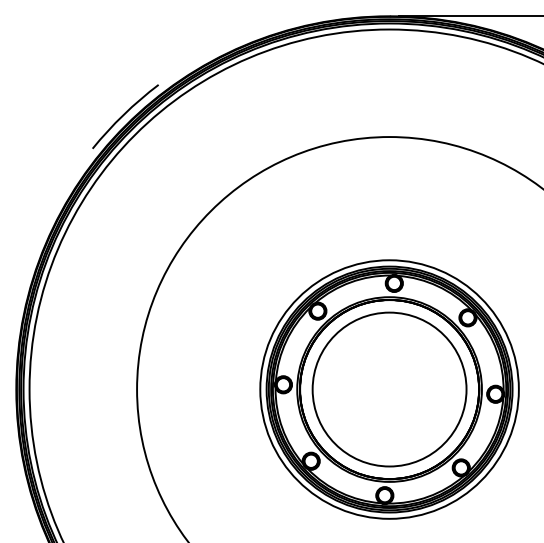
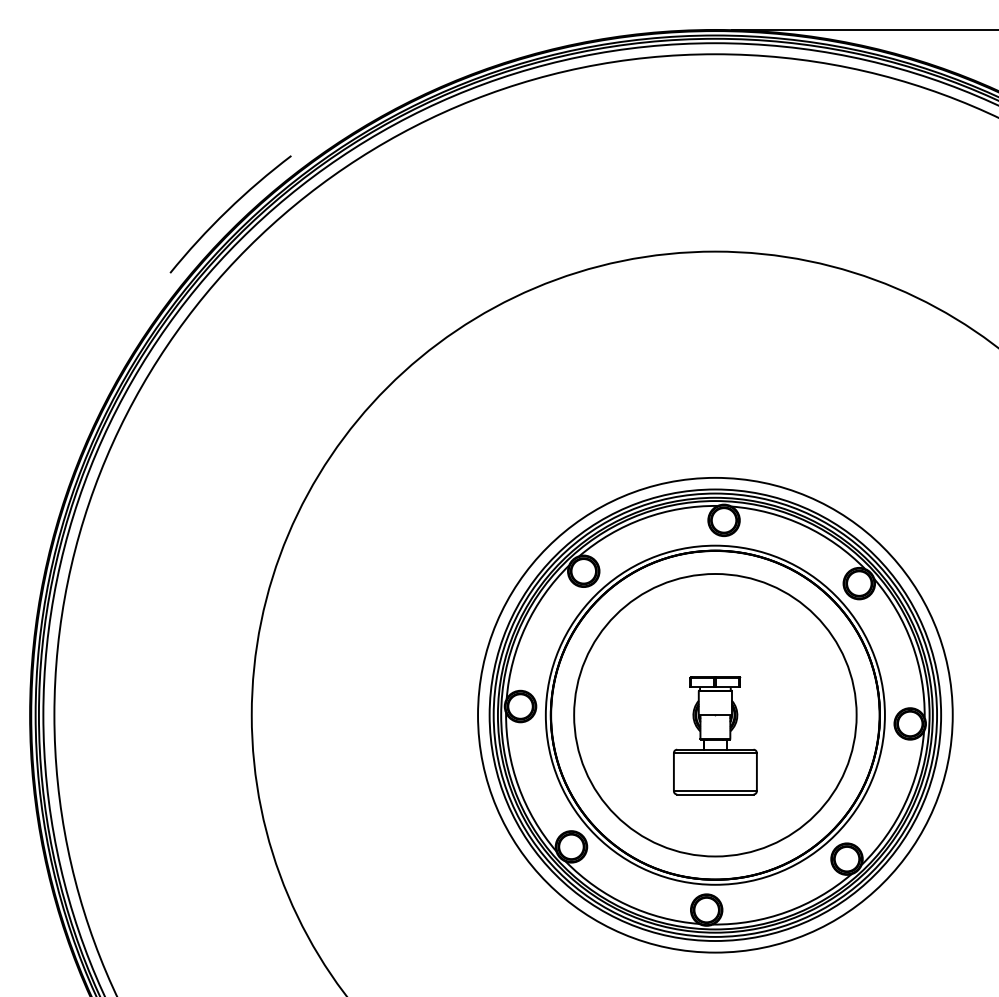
part: (389, 400) -> (715, 735), added

